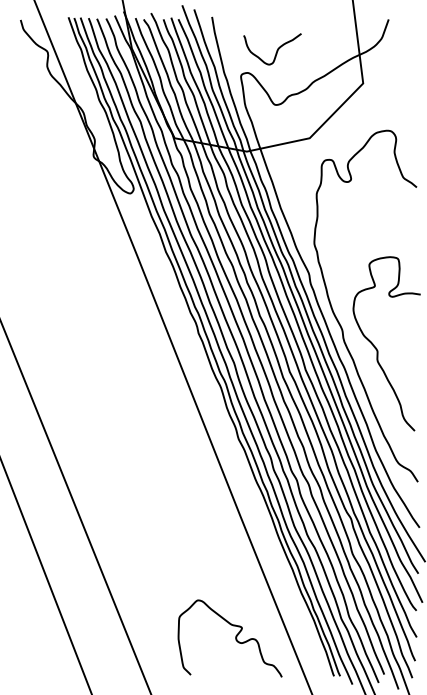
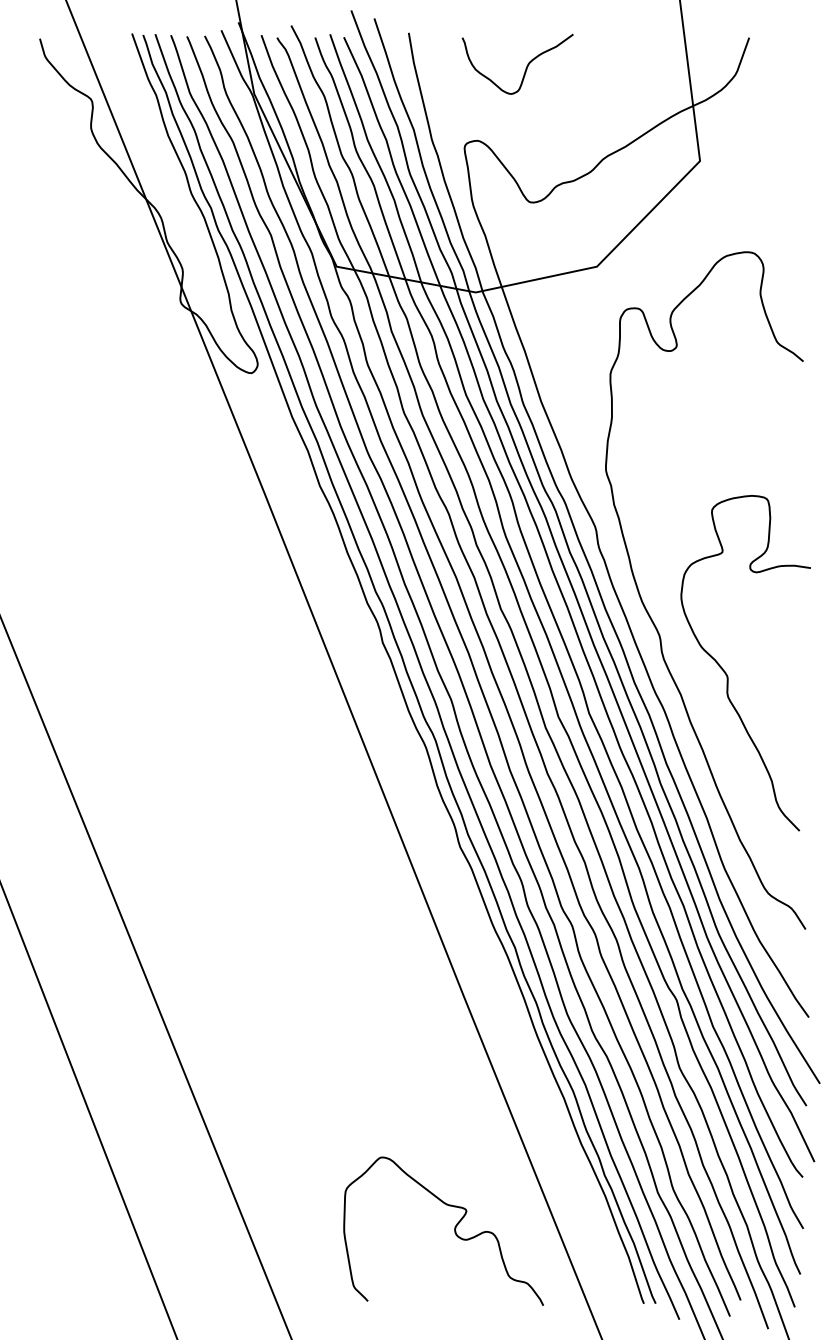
curve: (276, 50) -> (525, 66), moved

